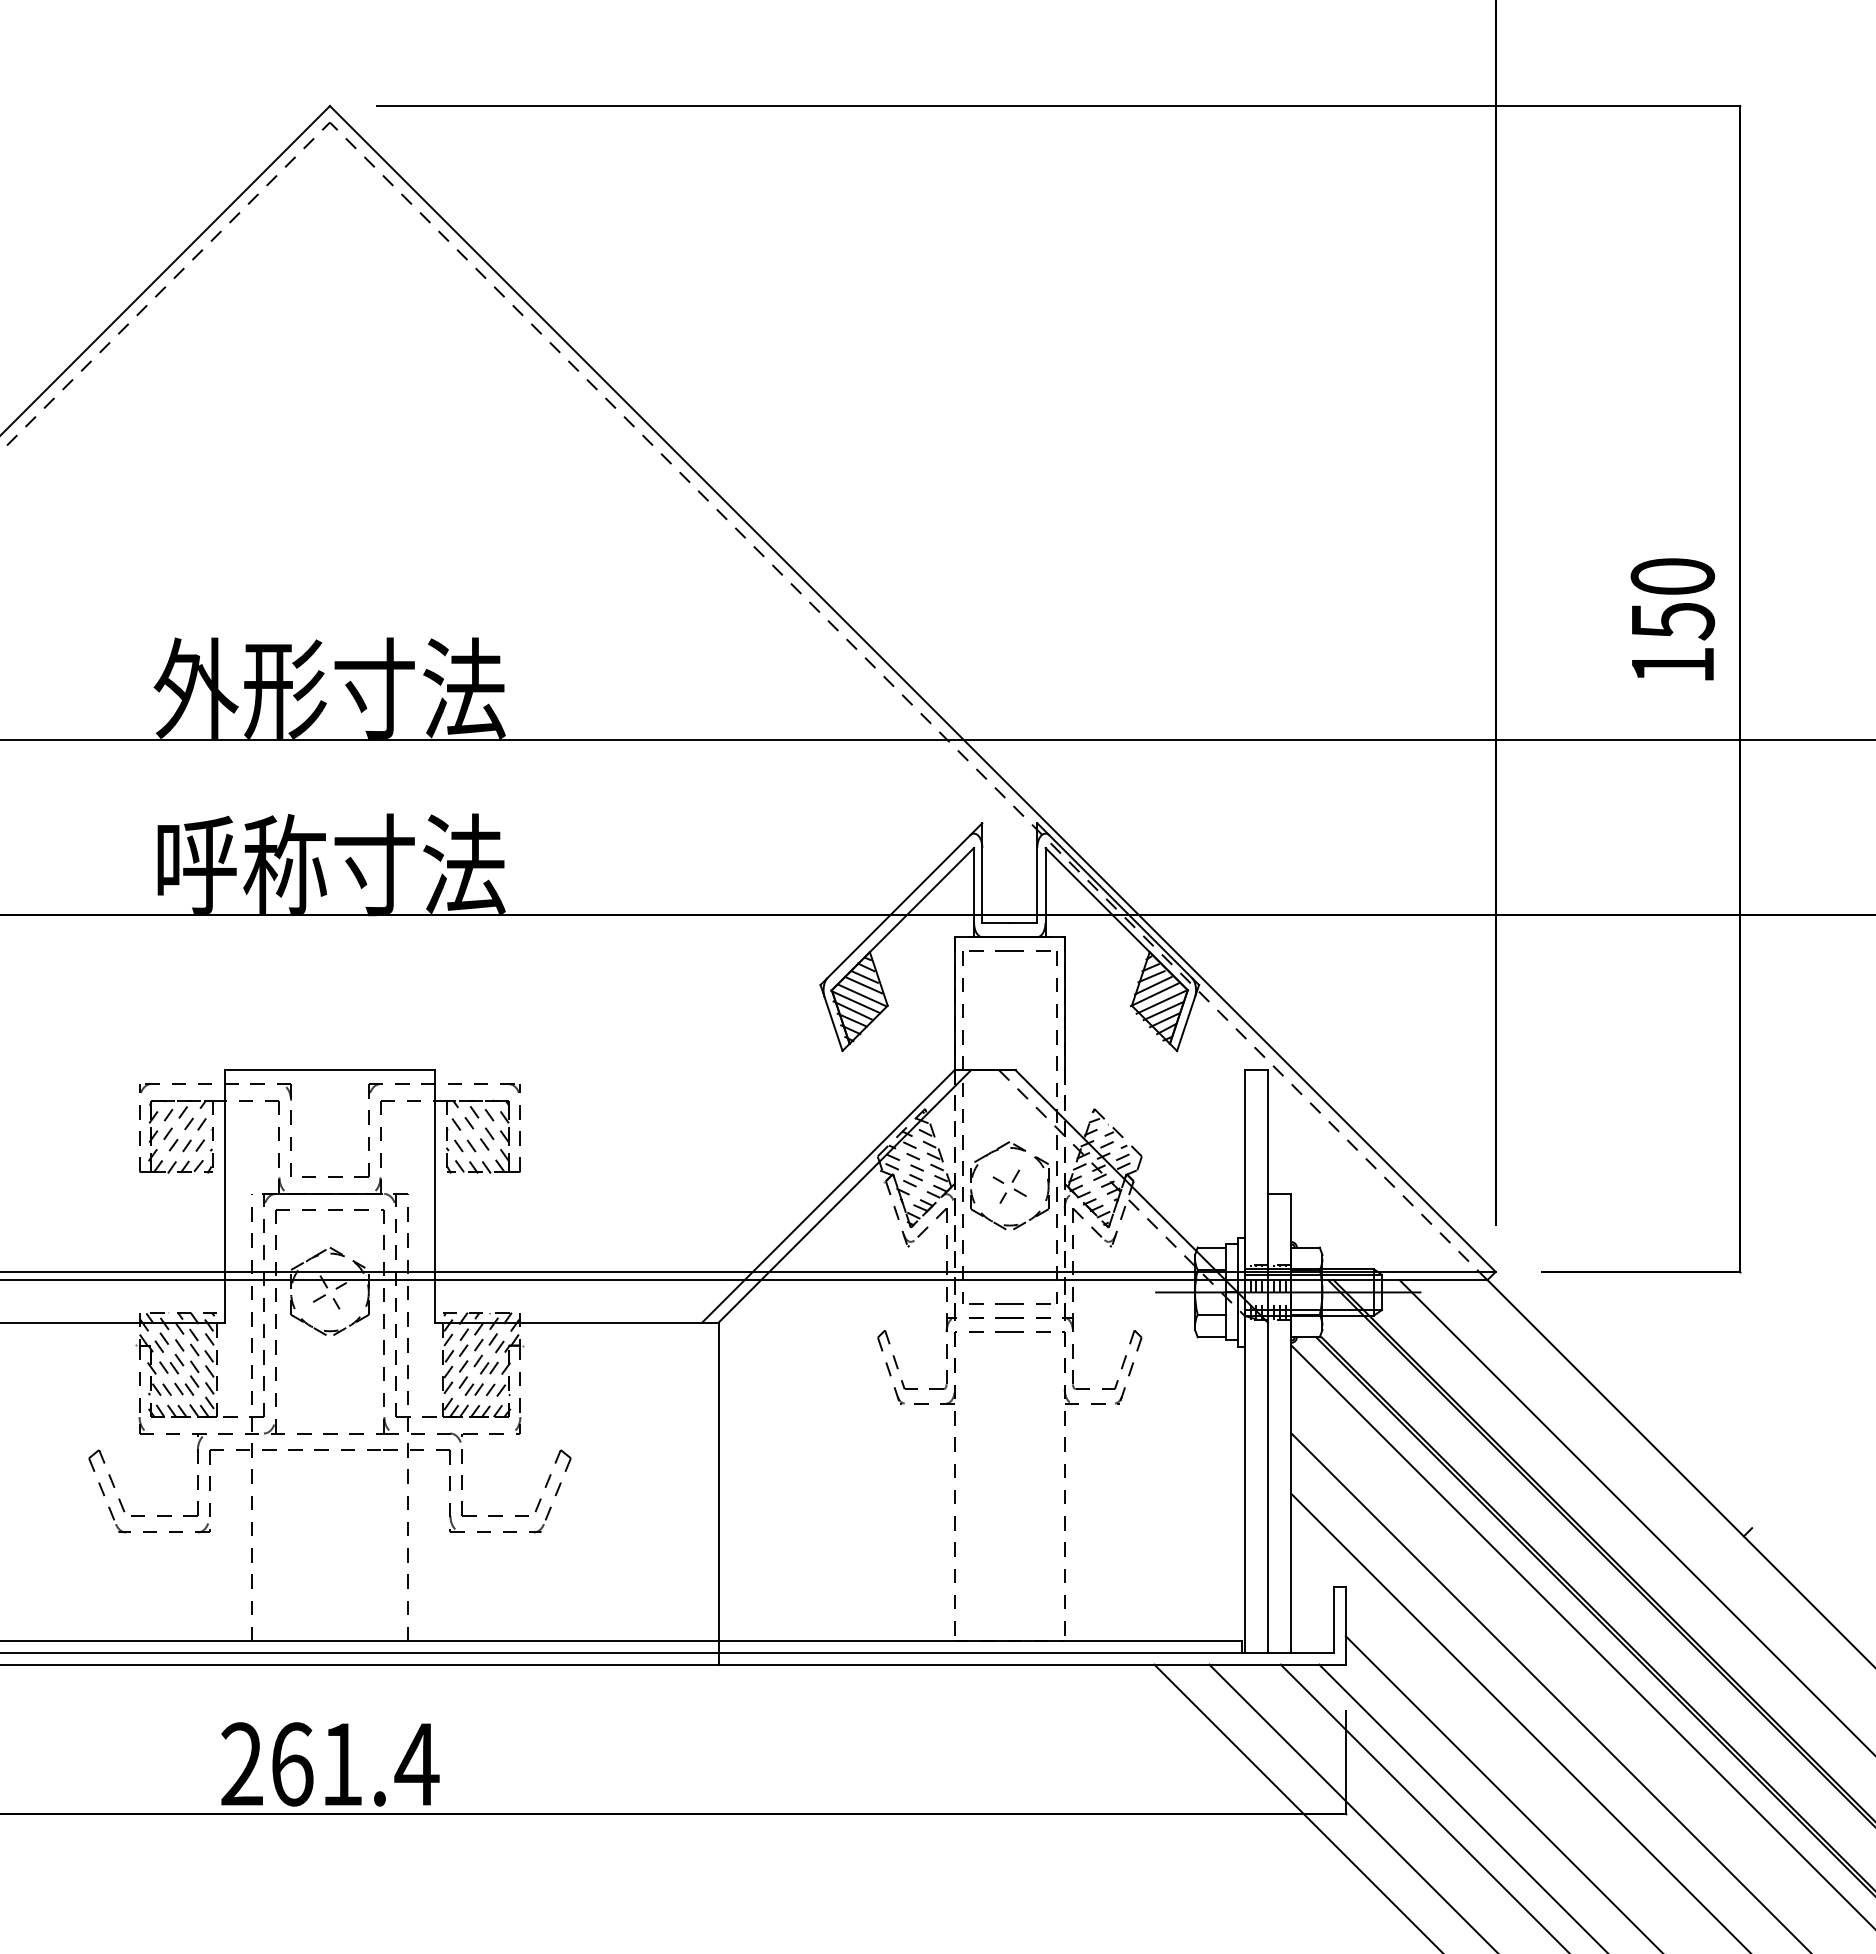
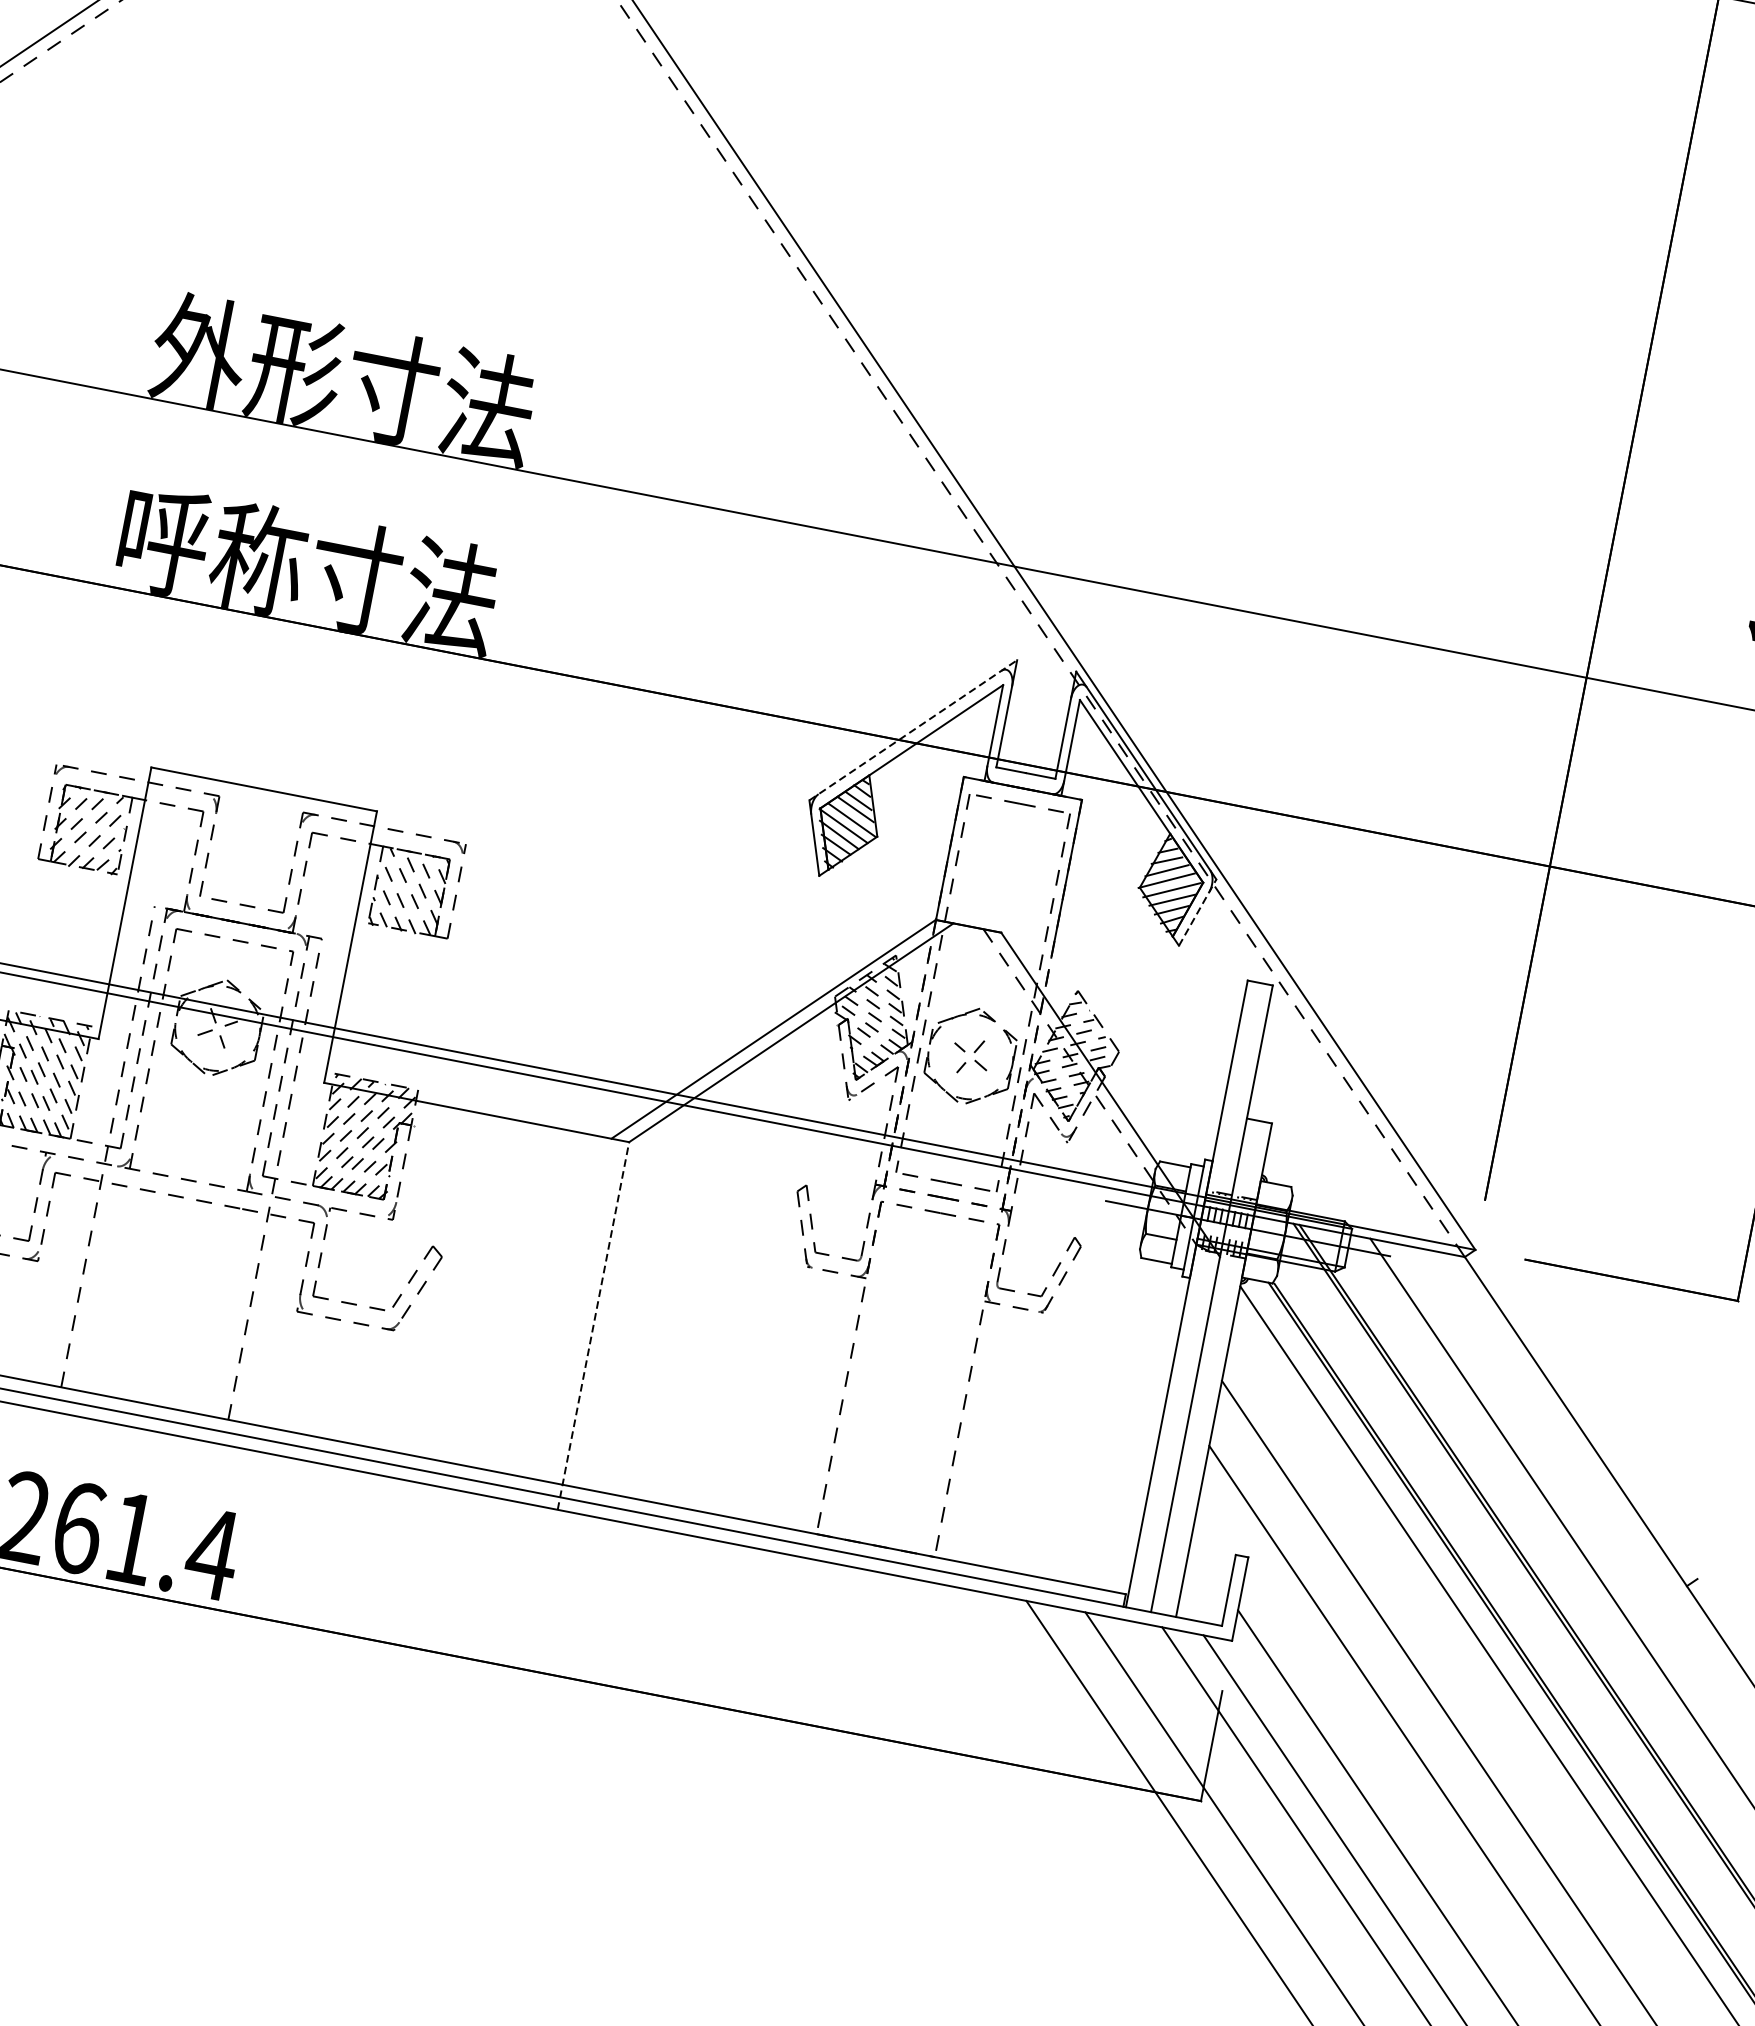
line: (901, 903) -> (913, 729), solid -> dashed
line: (1188, 1017) -> (1198, 912), solid -> dashed
line: (718, 1493) -> (593, 1325), solid -> dashed

